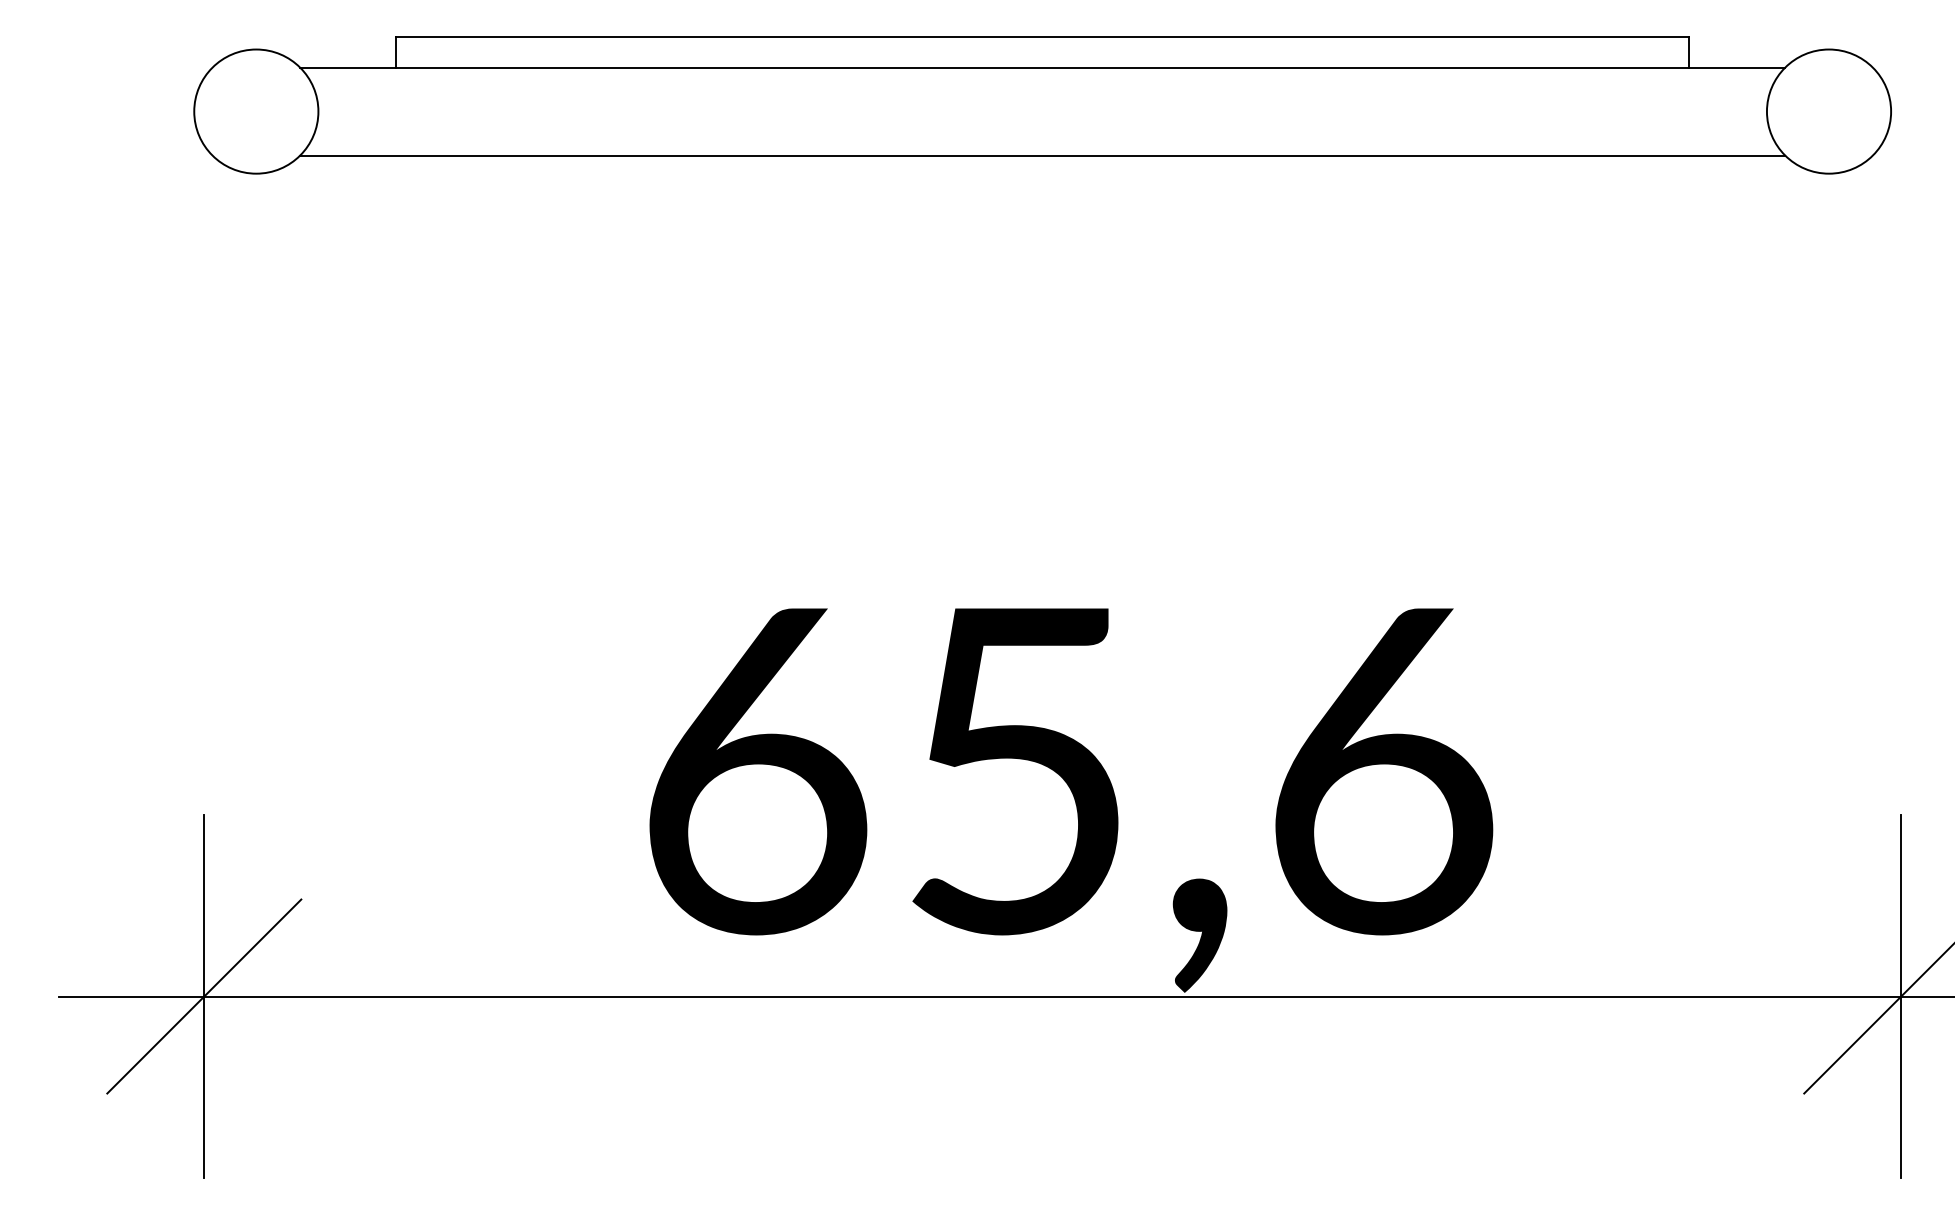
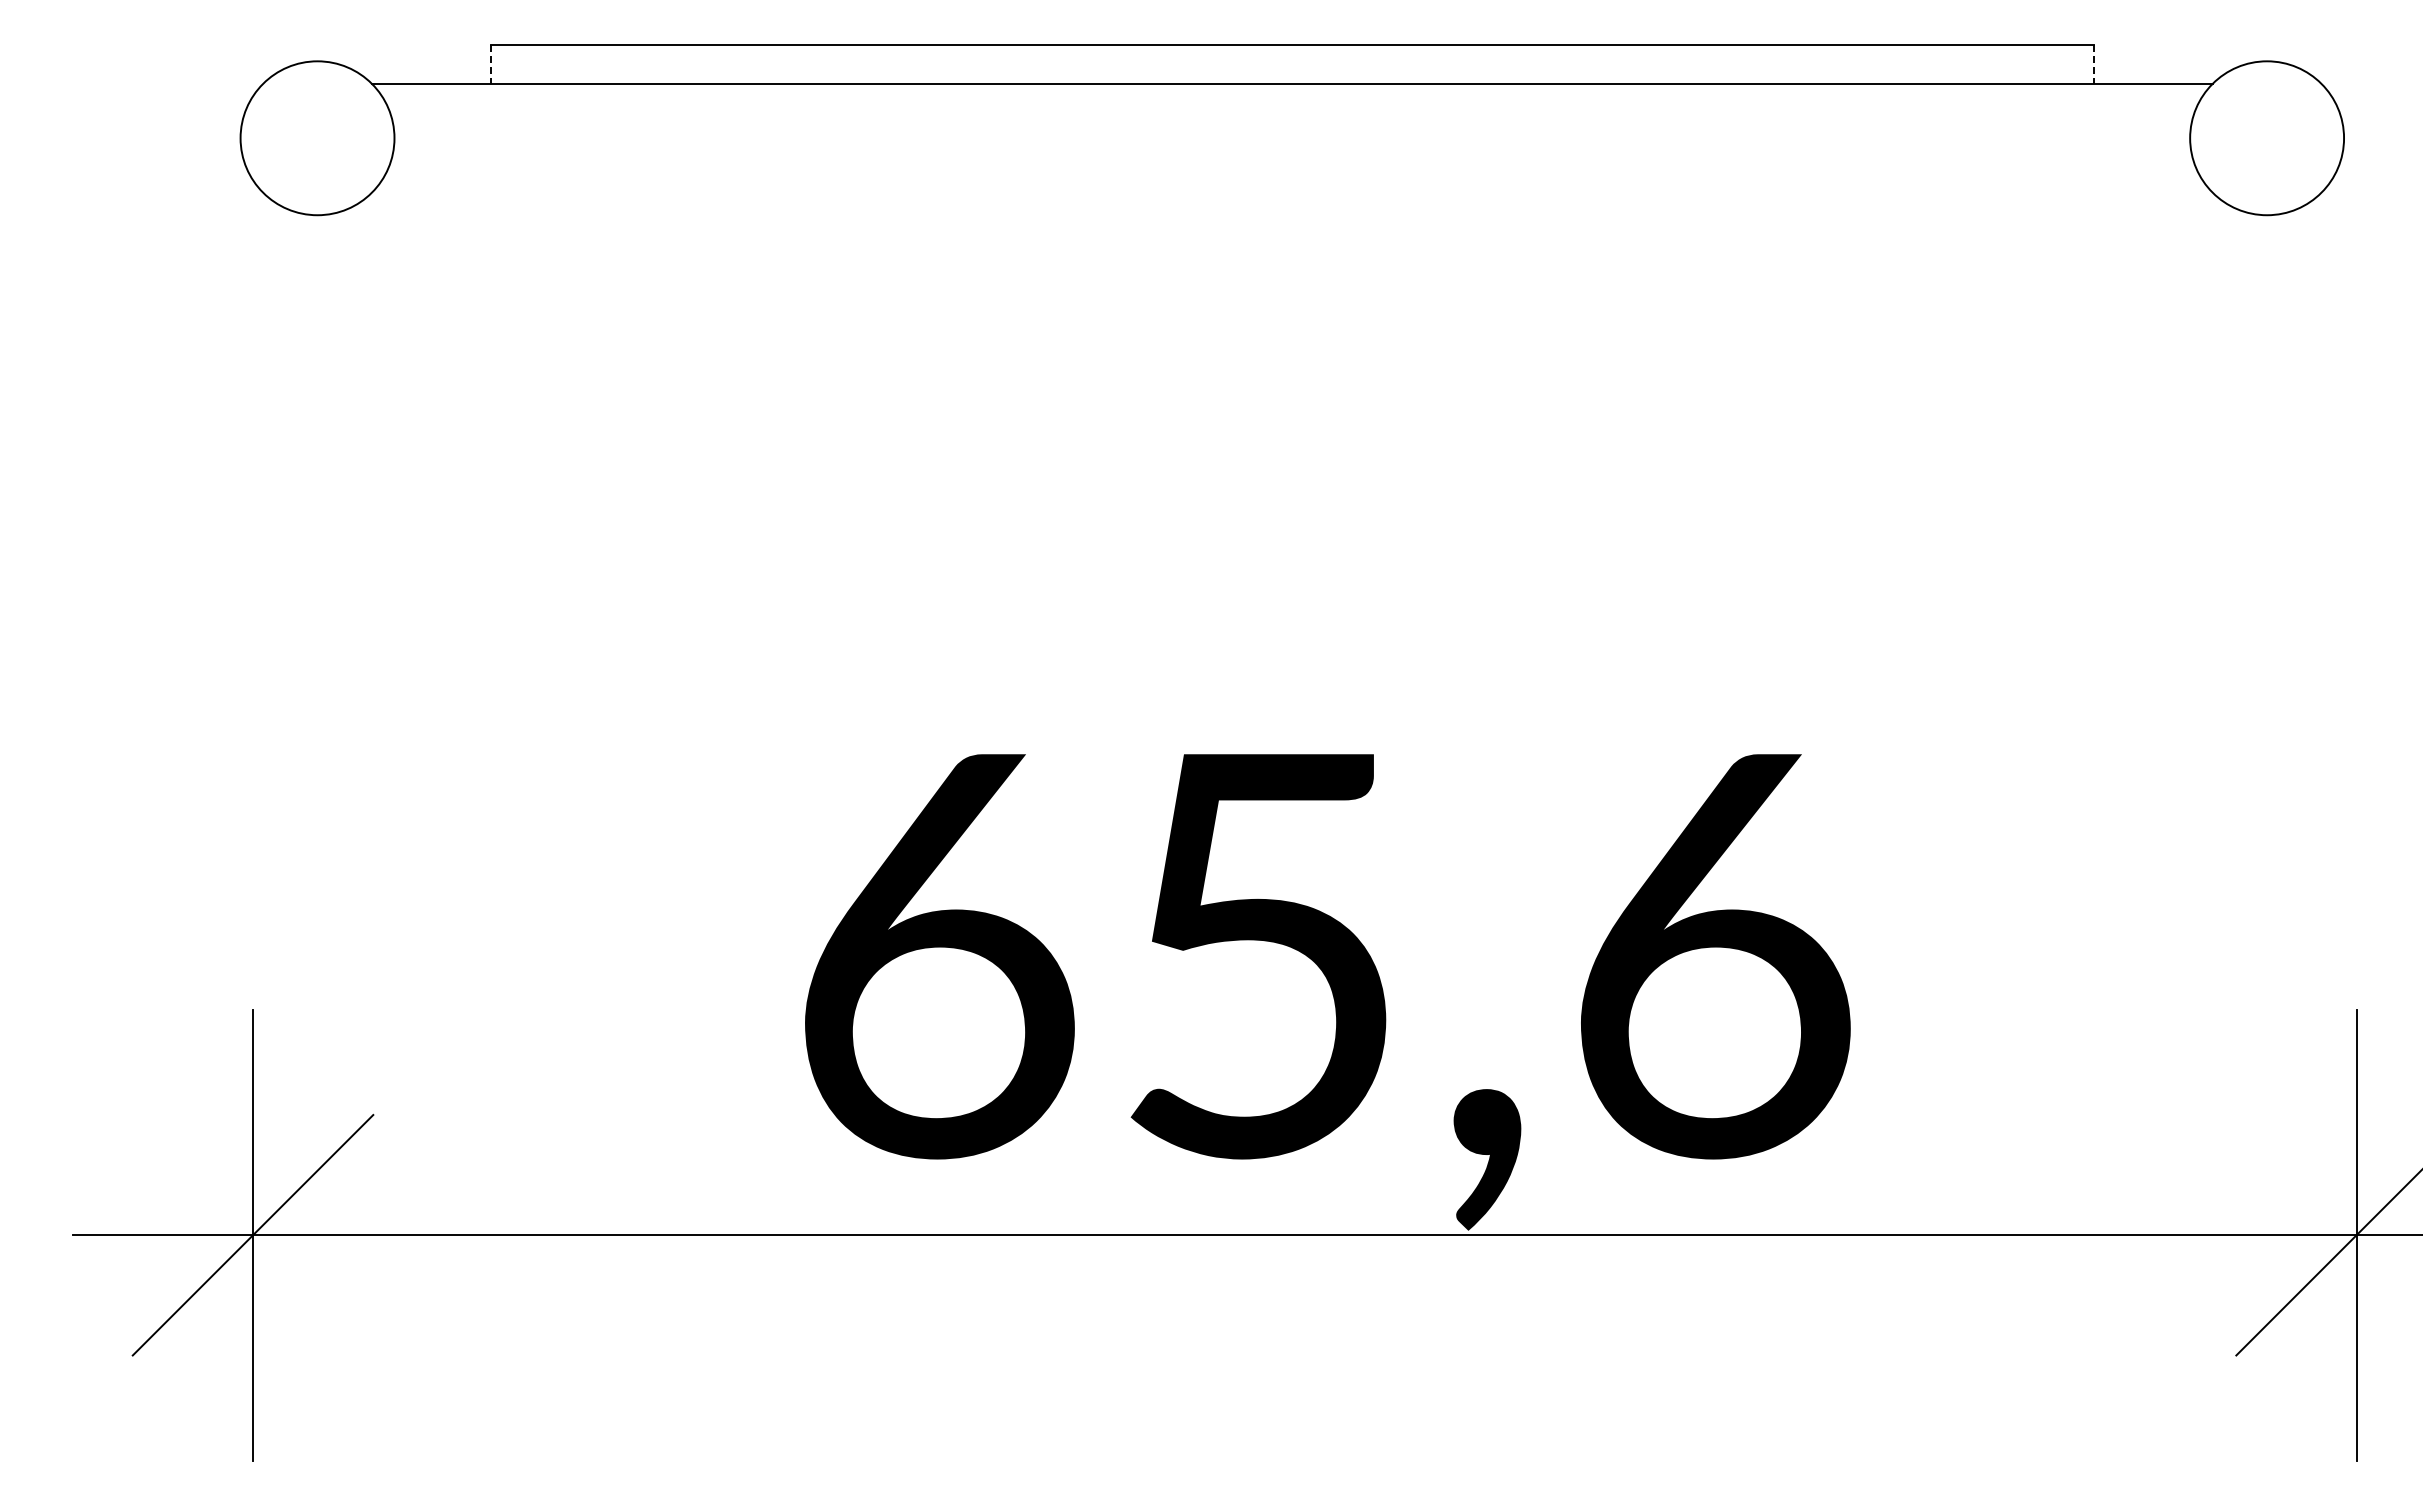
line: (395, 52) -> (490, 65), solid -> dashed
line: (1689, 52) -> (2093, 65), solid -> dashed
line: (1042, 155) -> (1291, 192), removed

